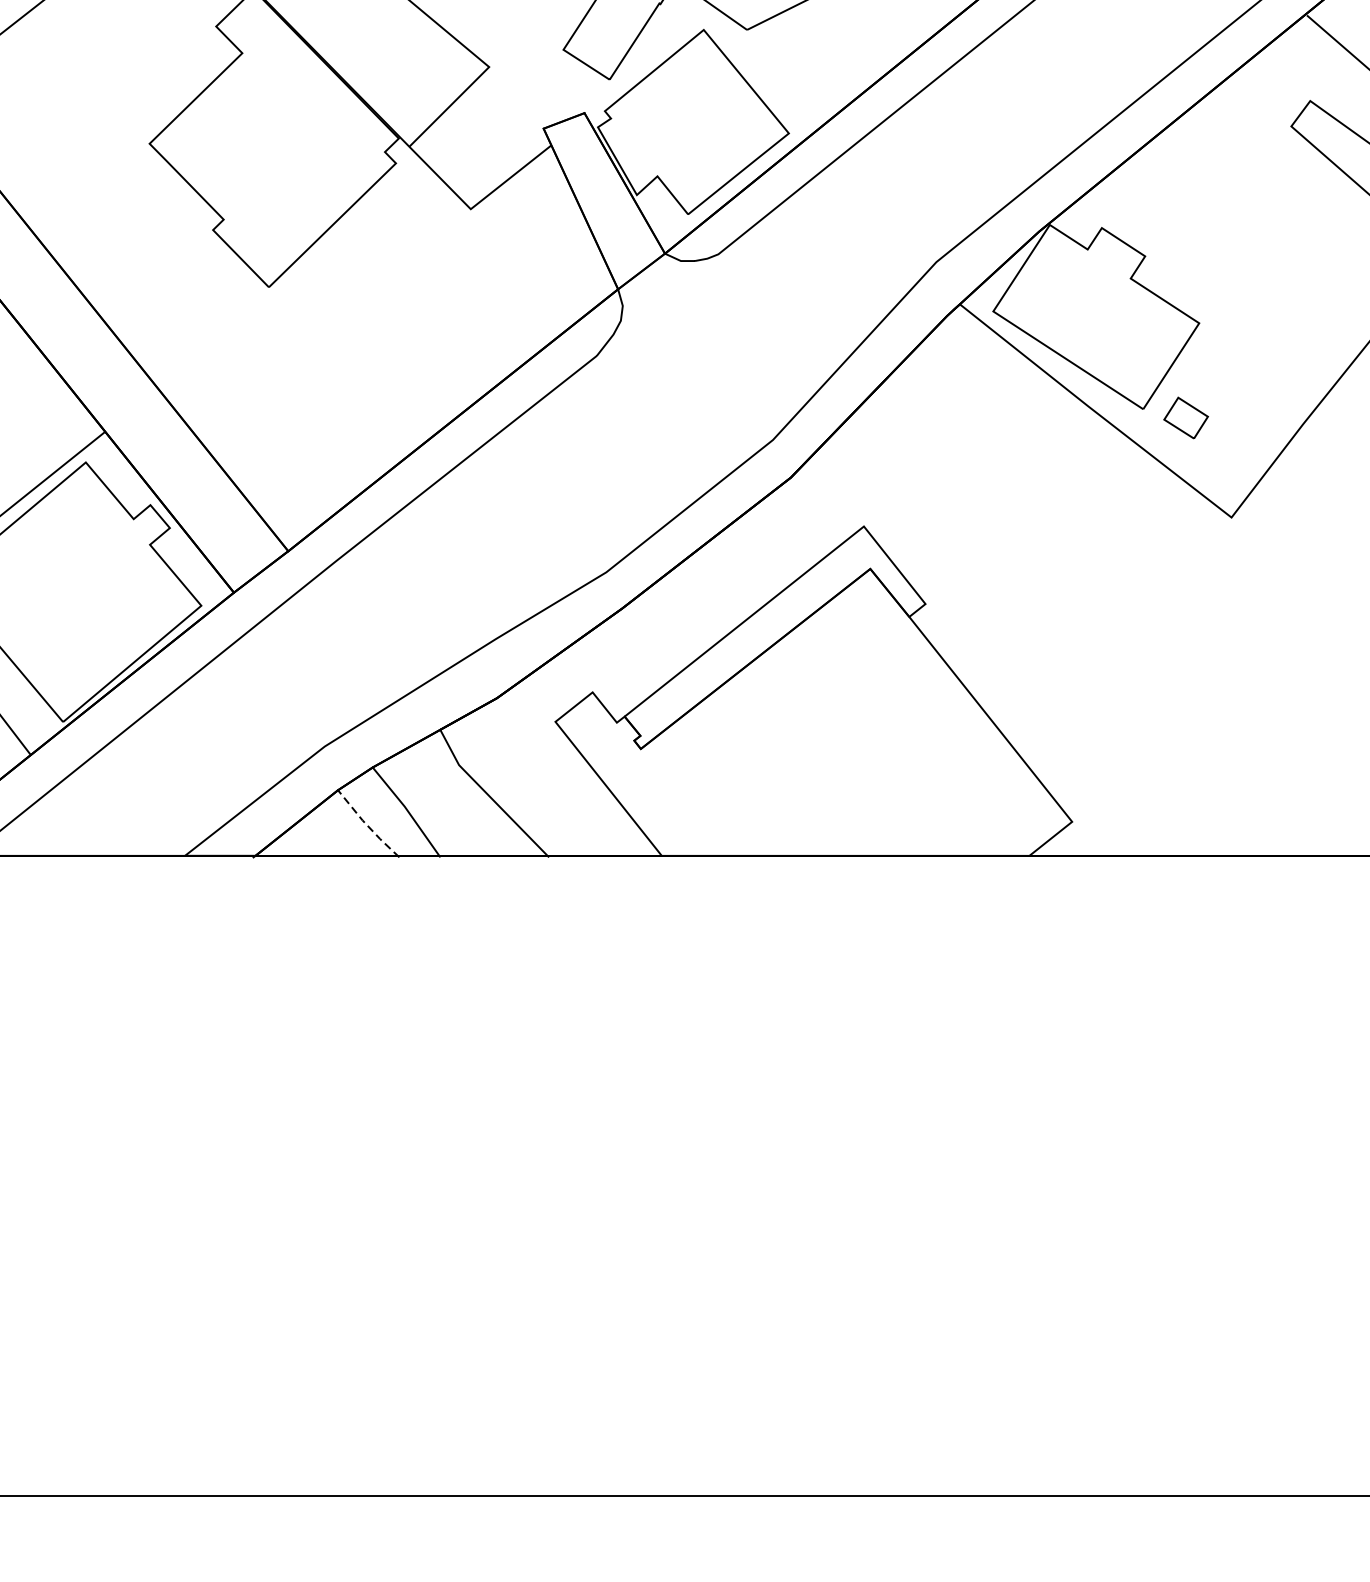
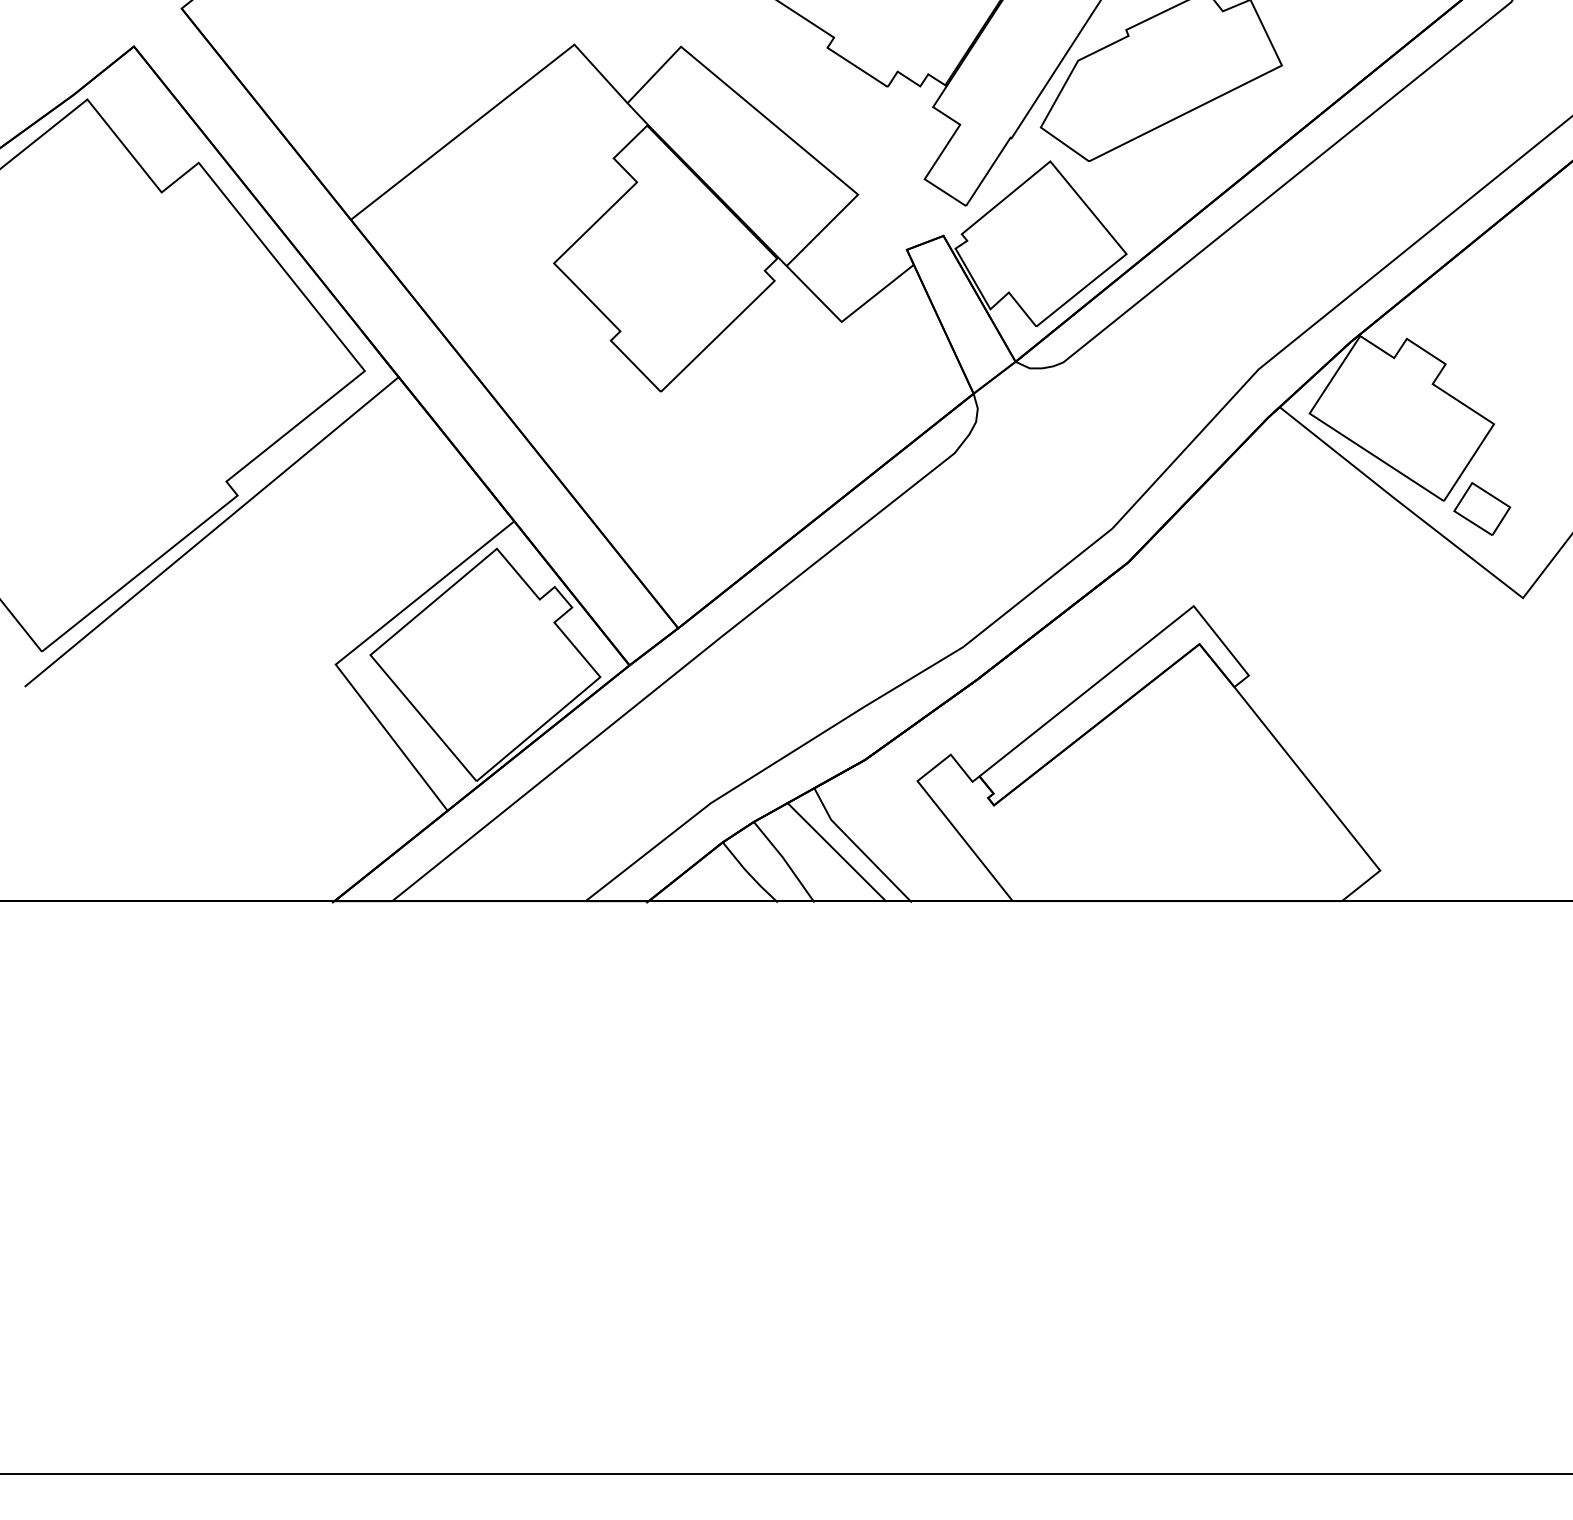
part: (1186, 417) -> (1482, 508), size x1.43
line: (465, 801) -> (836, 852), added
line: (366, 825) -> (748, 873), dashed -> solid

